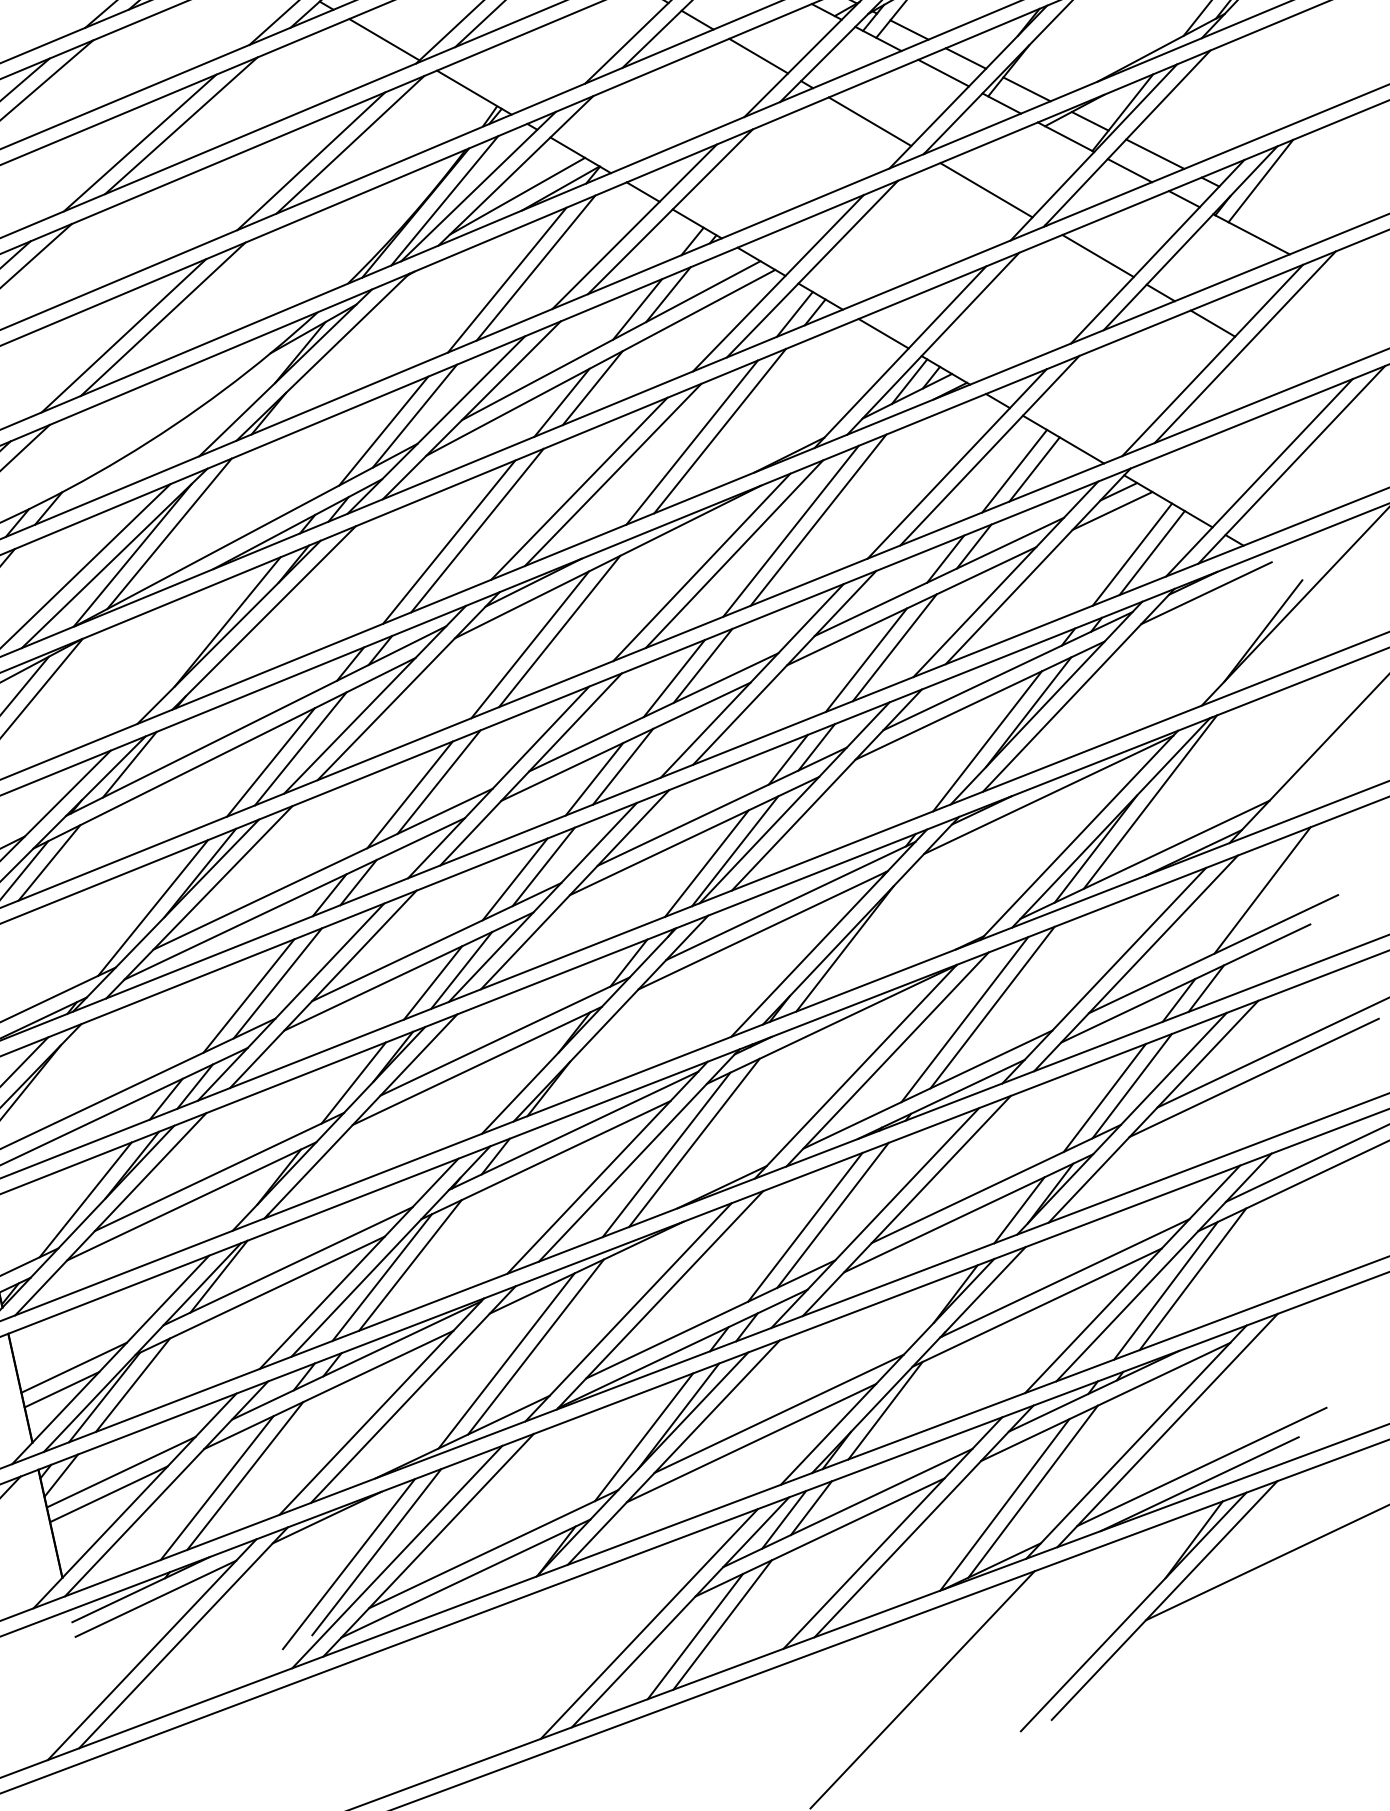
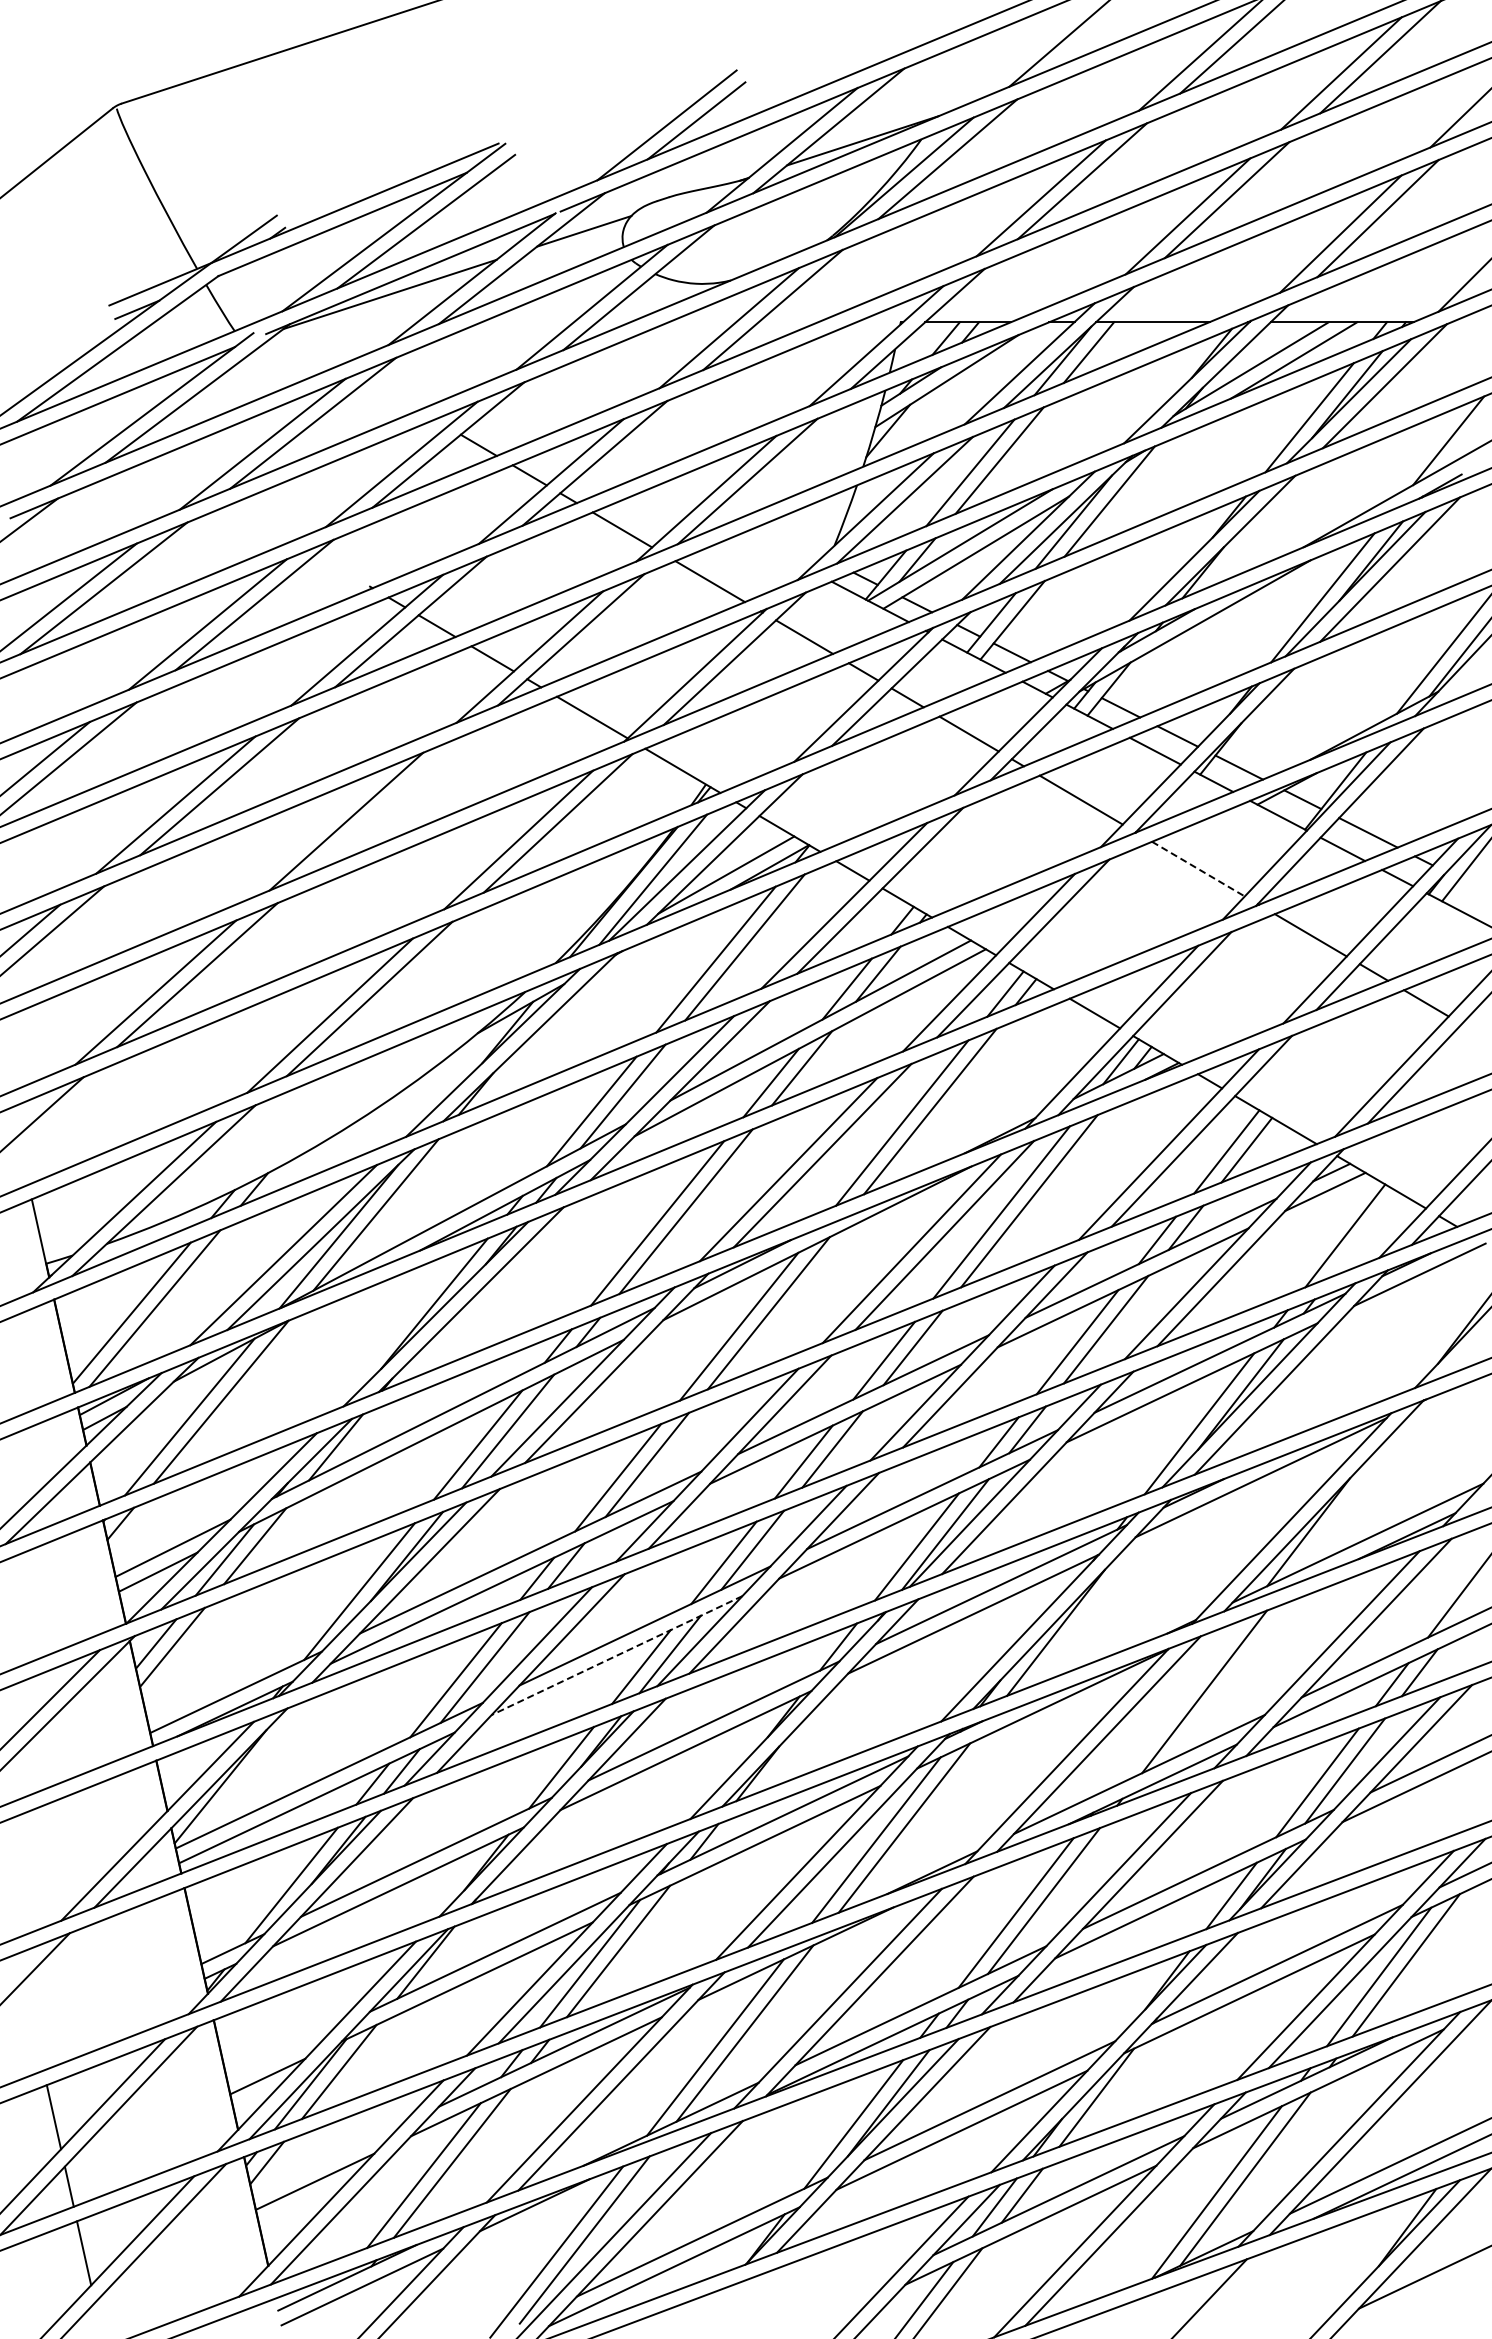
line: (180, 126) -> (387, 804), removed
line: (986, 190) -> (1198, 869), solid -> dashed
line: (1152, 553) -> (1365, 1234), removed
line: (1150, 801) -> (1363, 1484), removed
line: (409, 971) -> (617, 1655), solid -> dashed
line: (964, 1019) -> (1176, 1703), removed
line: (74, 1367) -> (280, 2054), removed
line: (121, 1472) -> (327, 2159), removed

